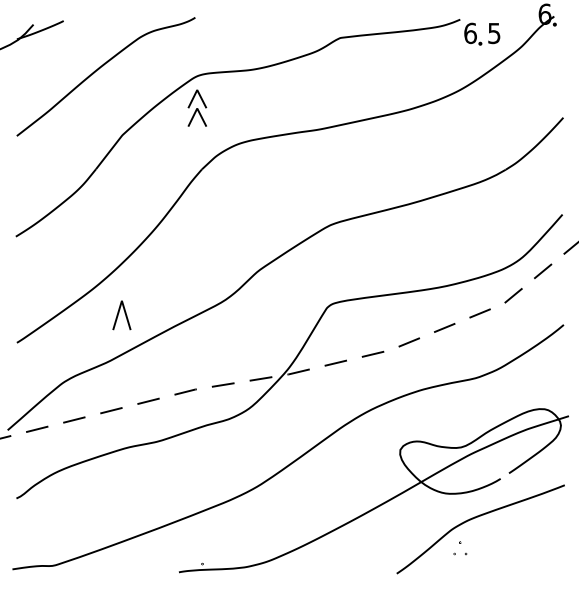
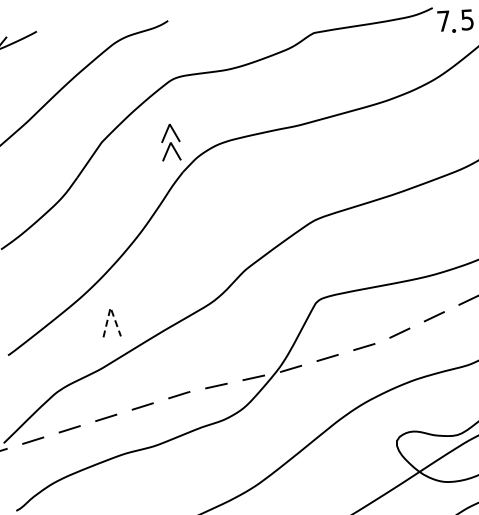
text: (470, 33) -> (443, 21), 6 -> 7
part: (197, 107) -> (170, 141), moved
line: (121, 300) -> (110, 307), solid -> dashed

